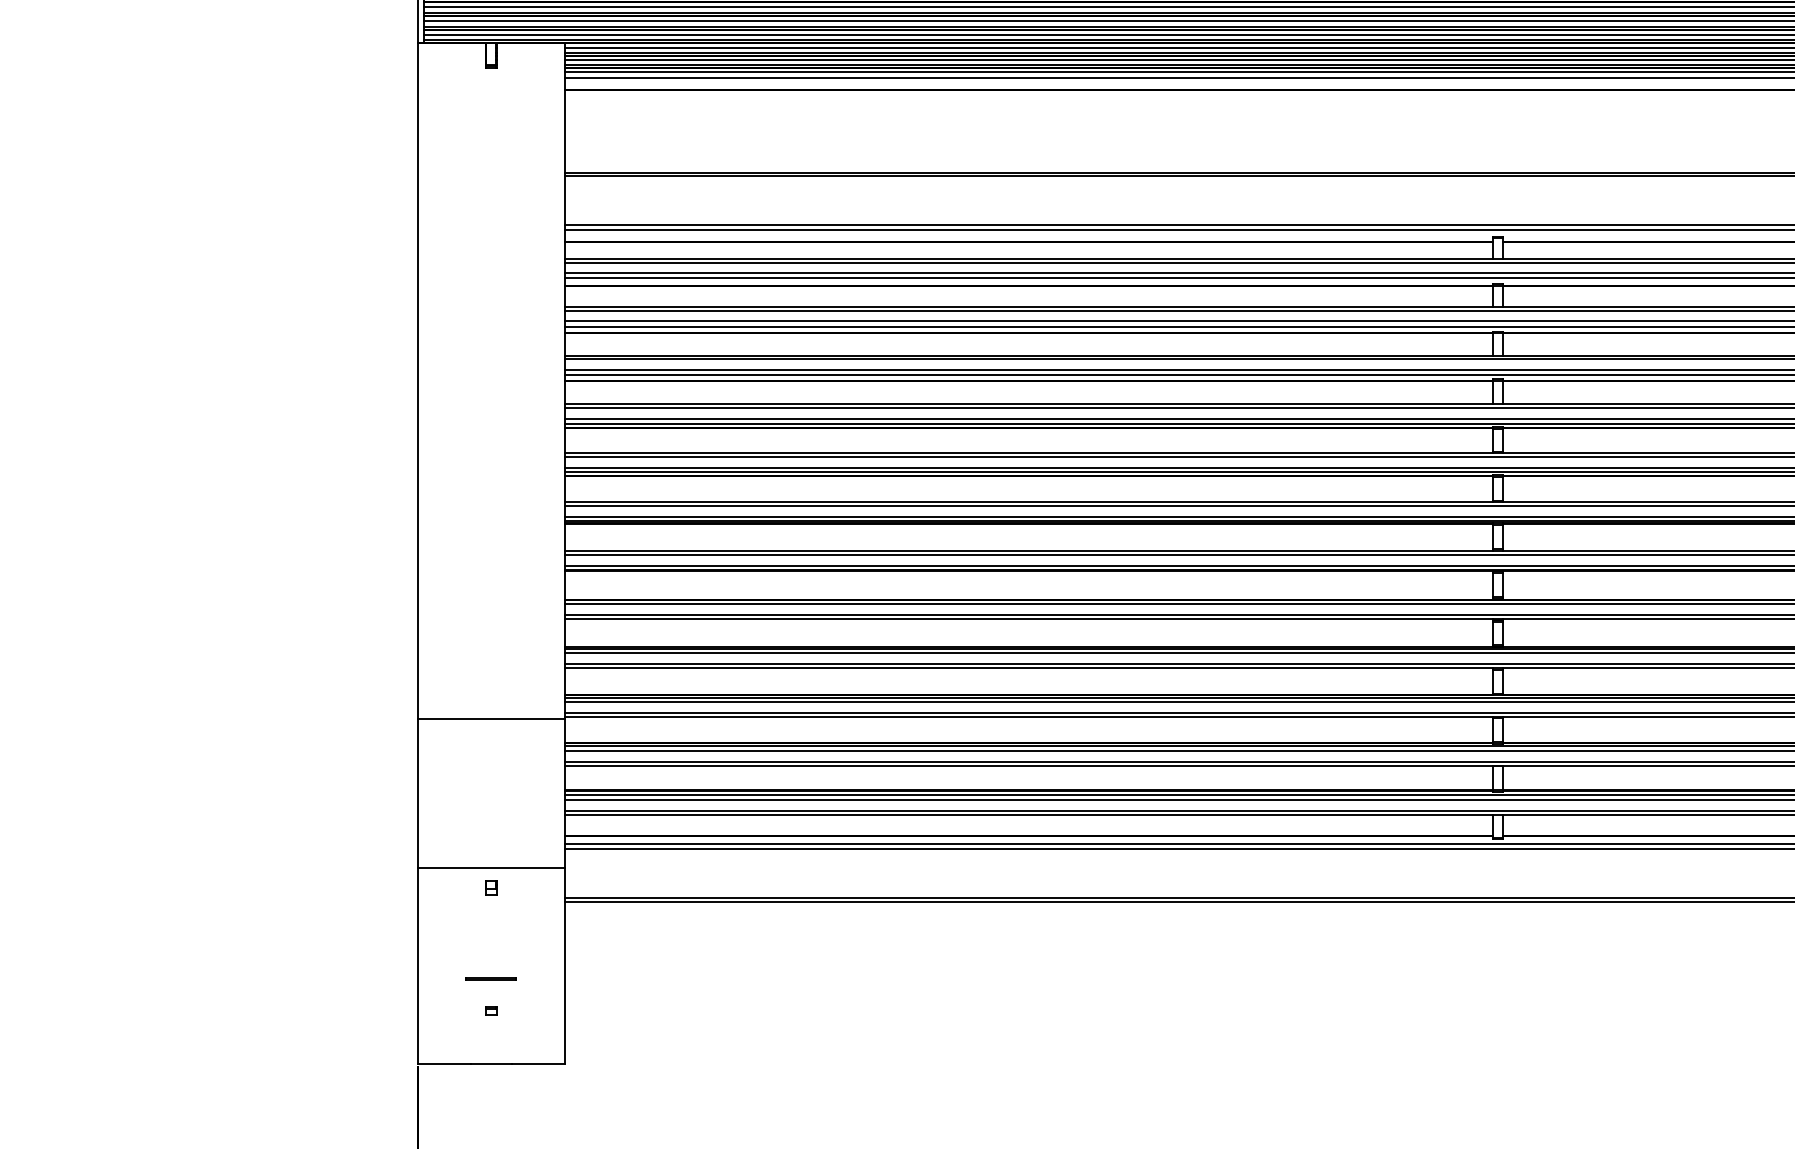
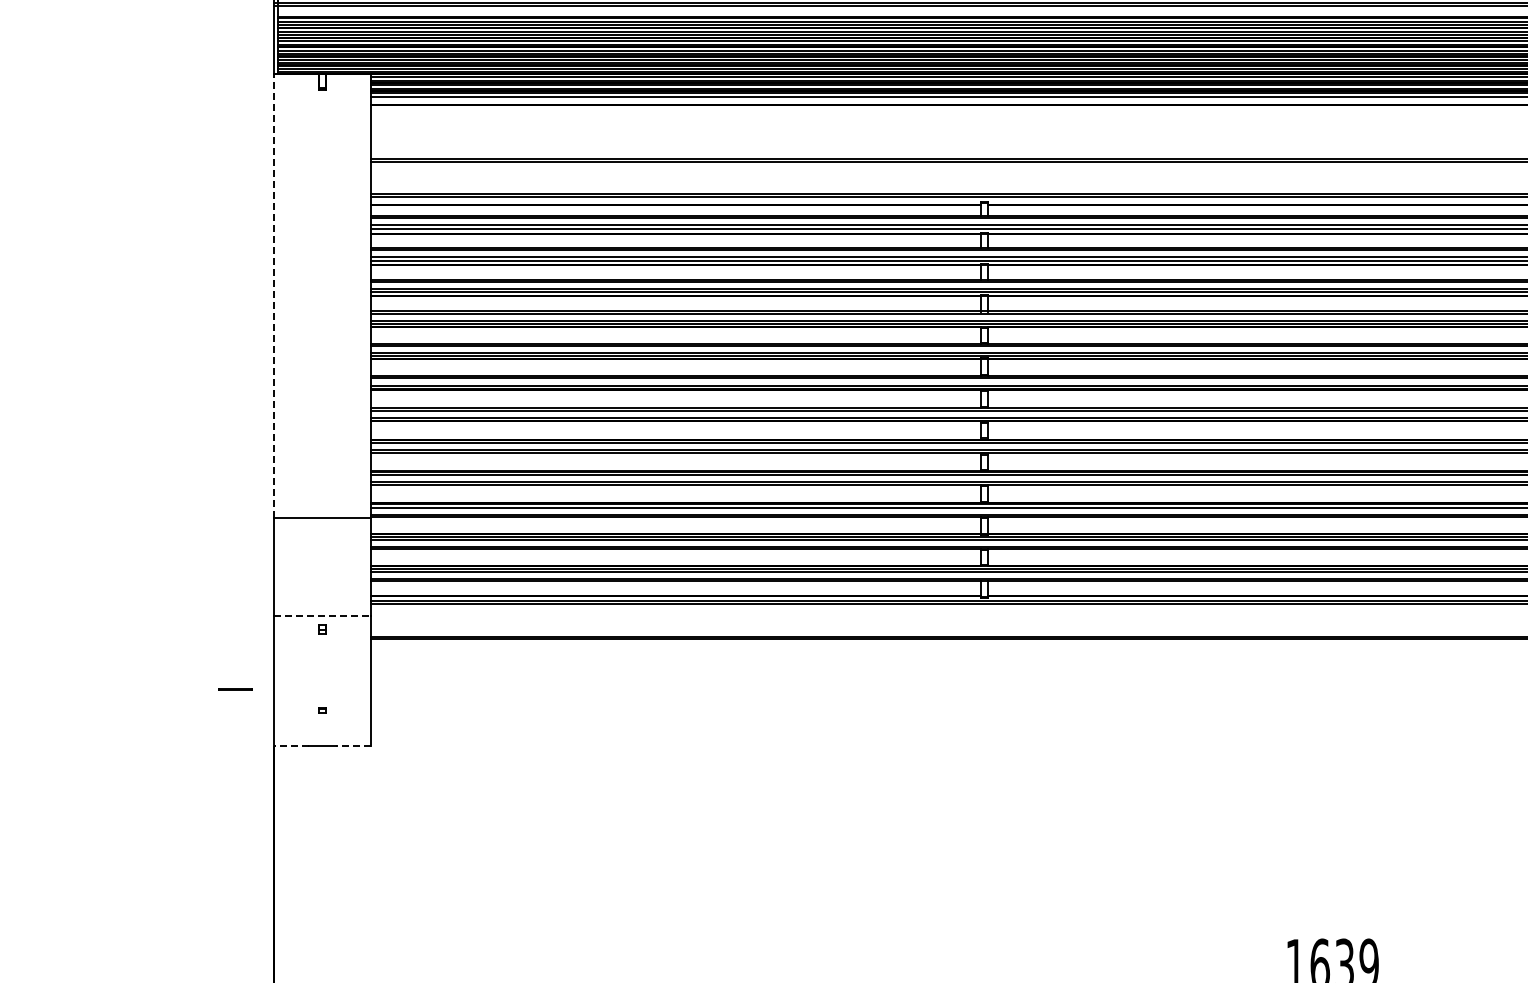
line: (418, 379) -> (274, 295), solid -> dashed
line: (492, 867) -> (323, 616), solid -> dashed
line: (491, 978) -> (235, 689), moved
line: (444, 1064) -> (291, 745), solid -> dashed
line: (538, 1064) -> (353, 745), solid -> dashed

